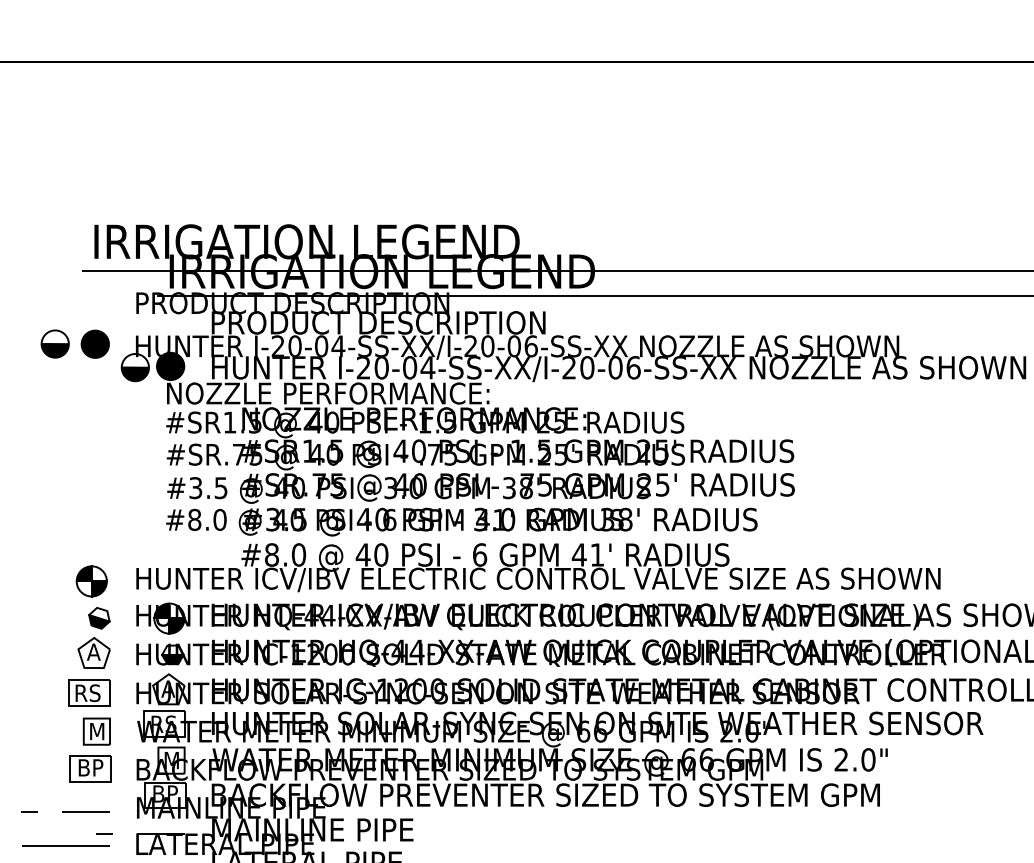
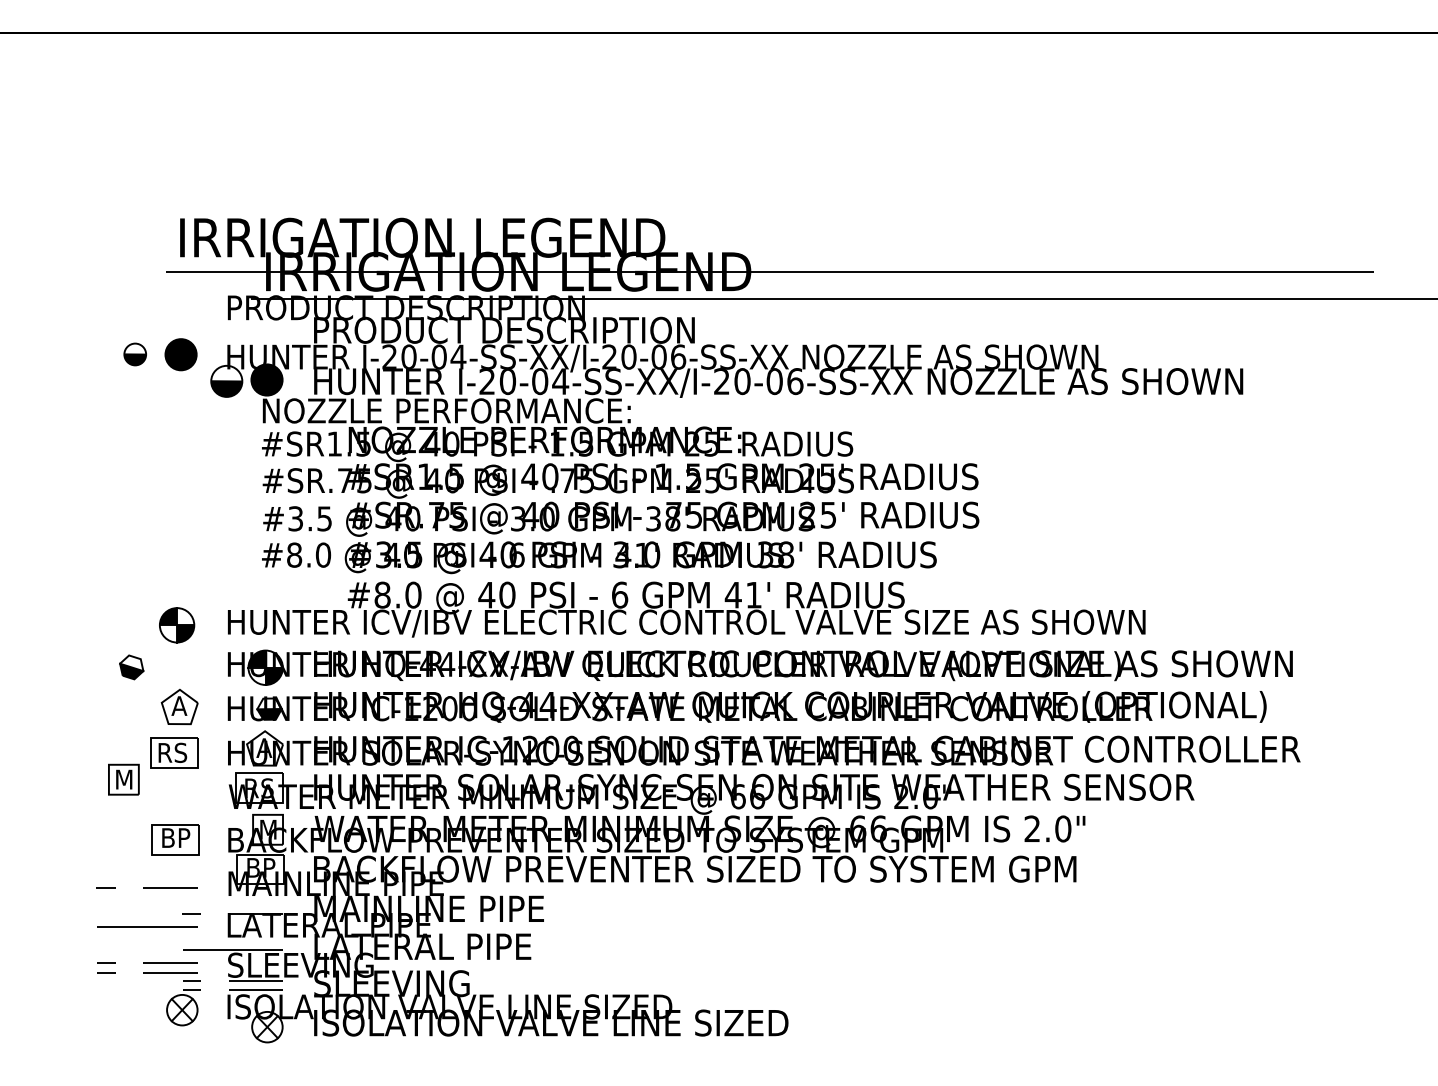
part: (54, 344) -> (134, 354), size x0.7
part: (99, 618) -> (131, 667), moved
part: (96, 731) -> (123, 779), moved

